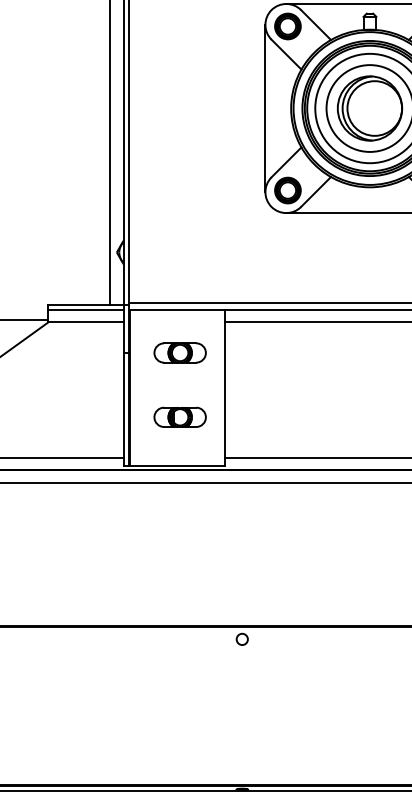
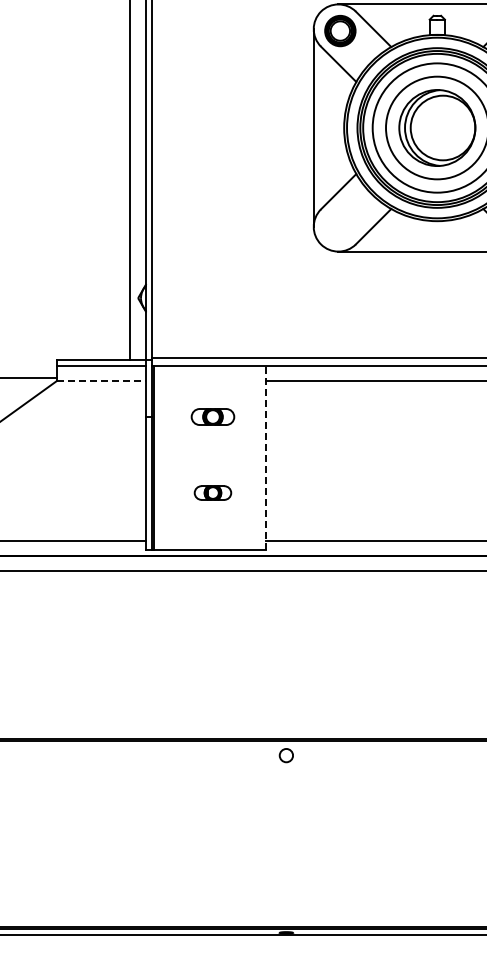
part: (288, 190) -> (340, 224), removed
line: (85, 322) -> (101, 380), solid -> dashed
part: (179, 352) -> (212, 416), size x0.7
line: (225, 387) -> (266, 457), solid -> dashed
part: (179, 416) -> (212, 492), size x0.6

